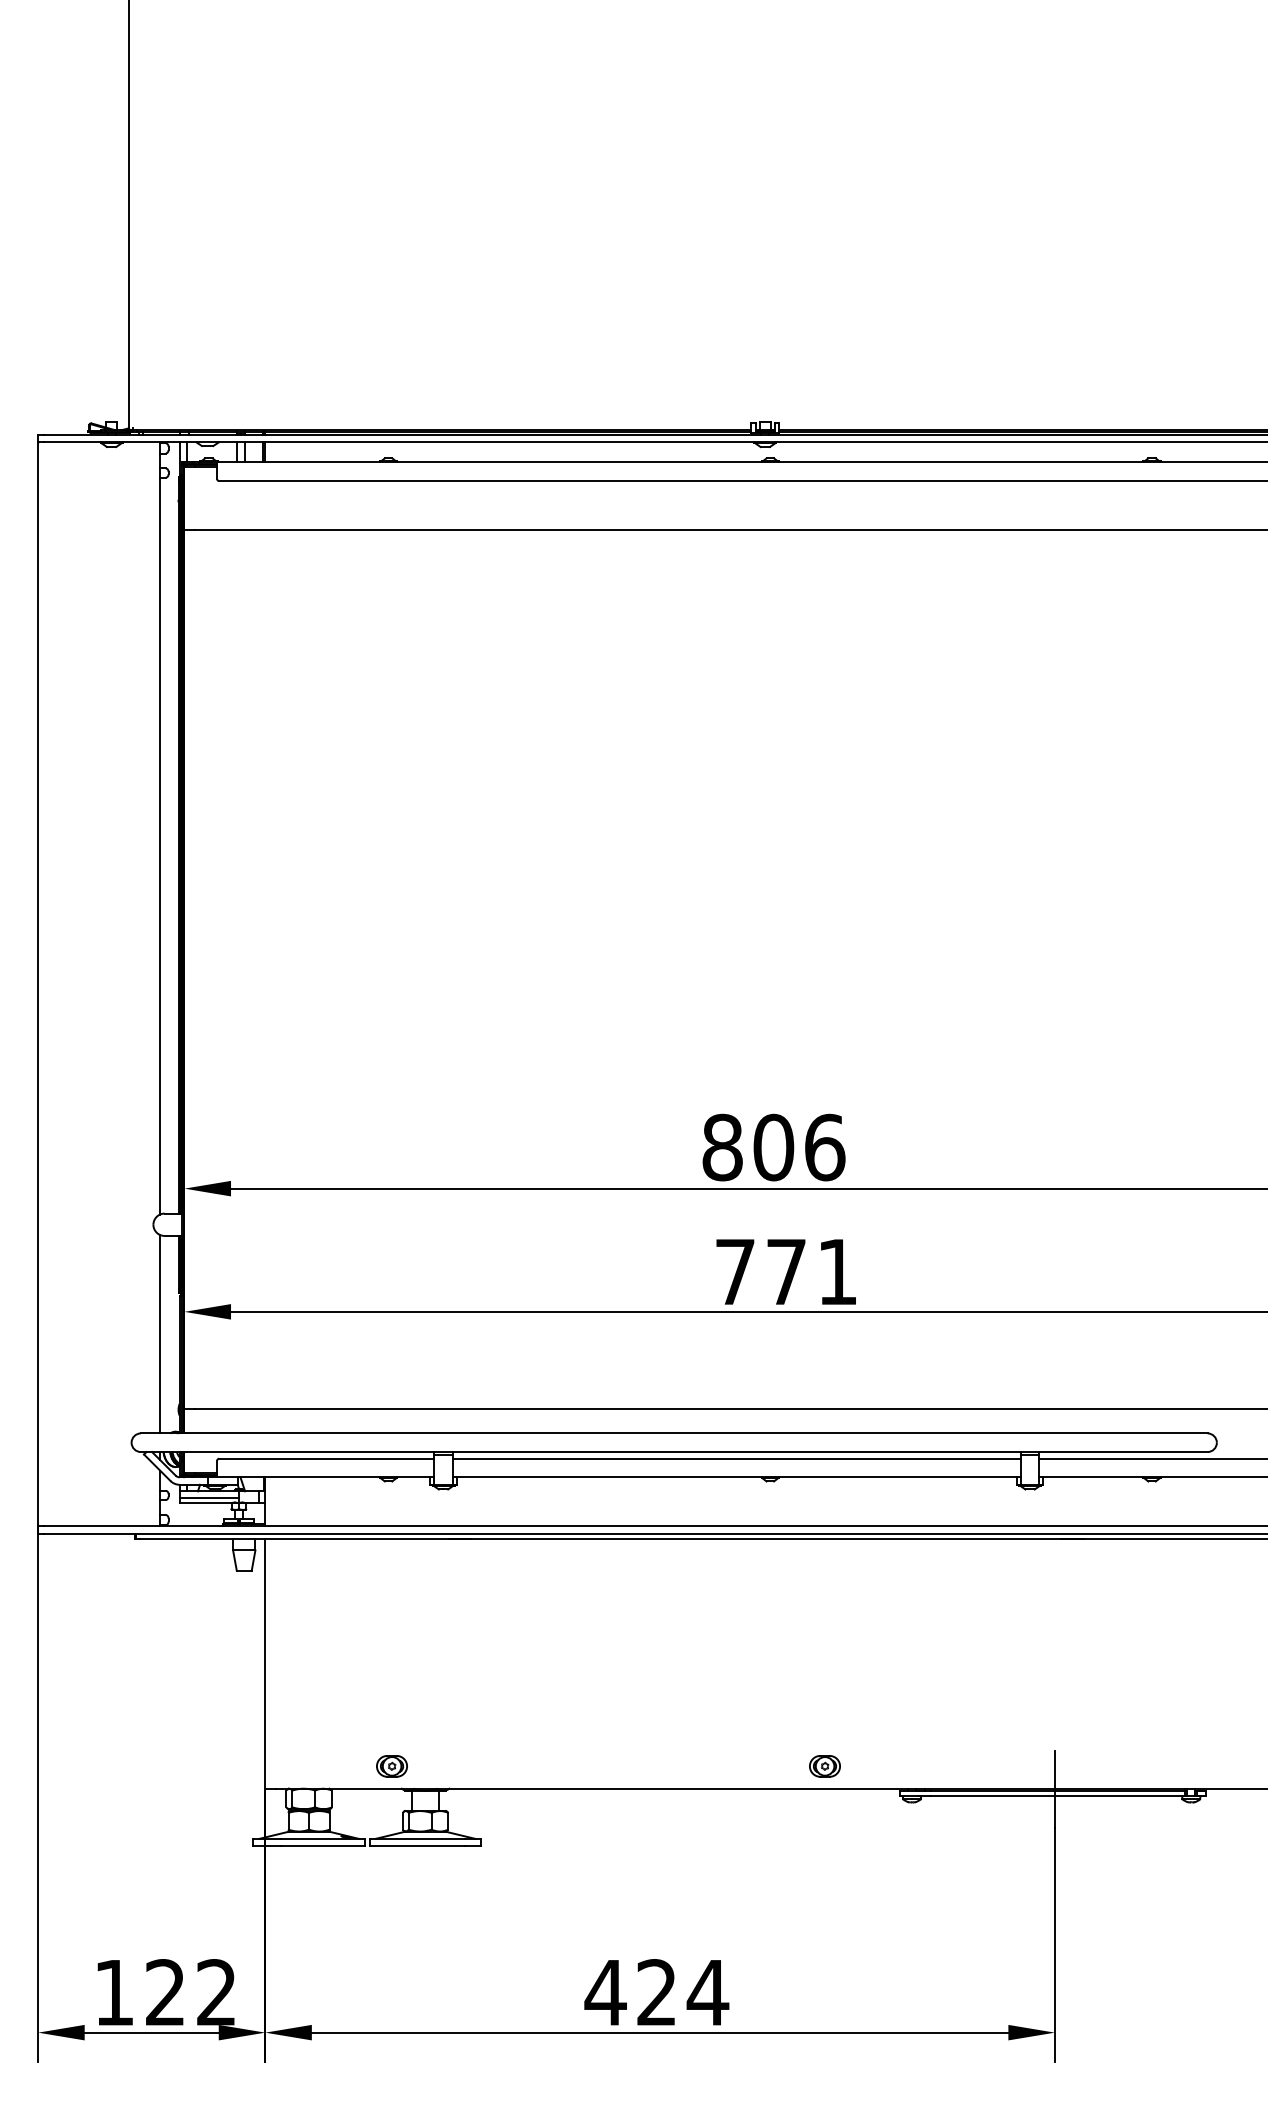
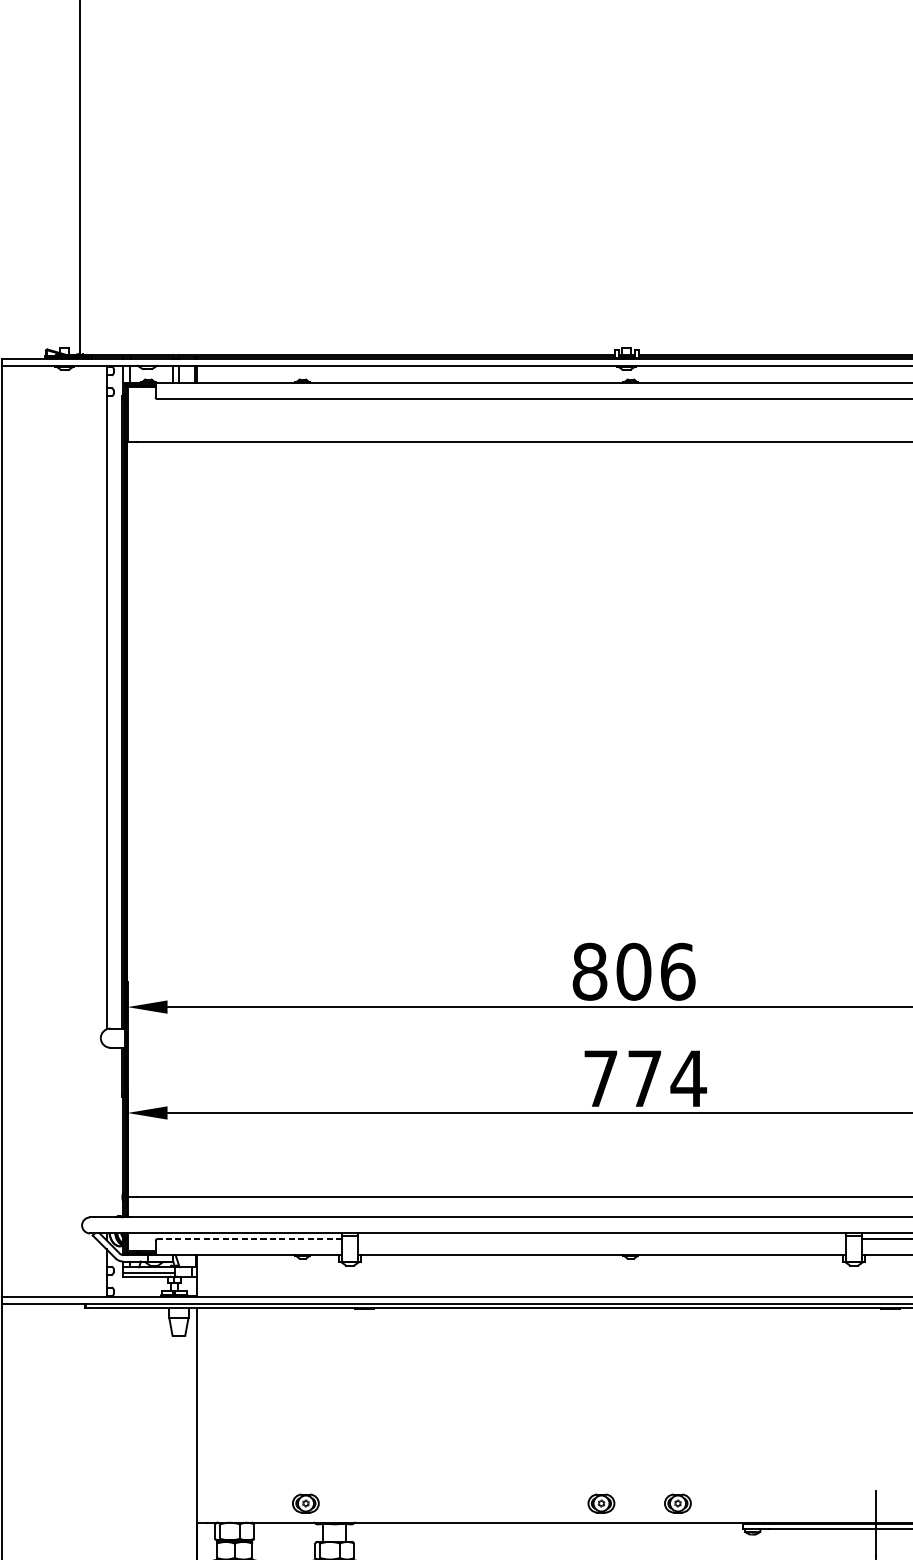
text: (837, 1271) -> (688, 1078), 771 -> 774
line: (160, 1334) -> (106, 1132), removed
line: (326, 1458) -> (249, 1238), solid -> dashed
line: (736, 1458) -> (601, 1238), removed
part: (735, 1766) -> (601, 1503), added

